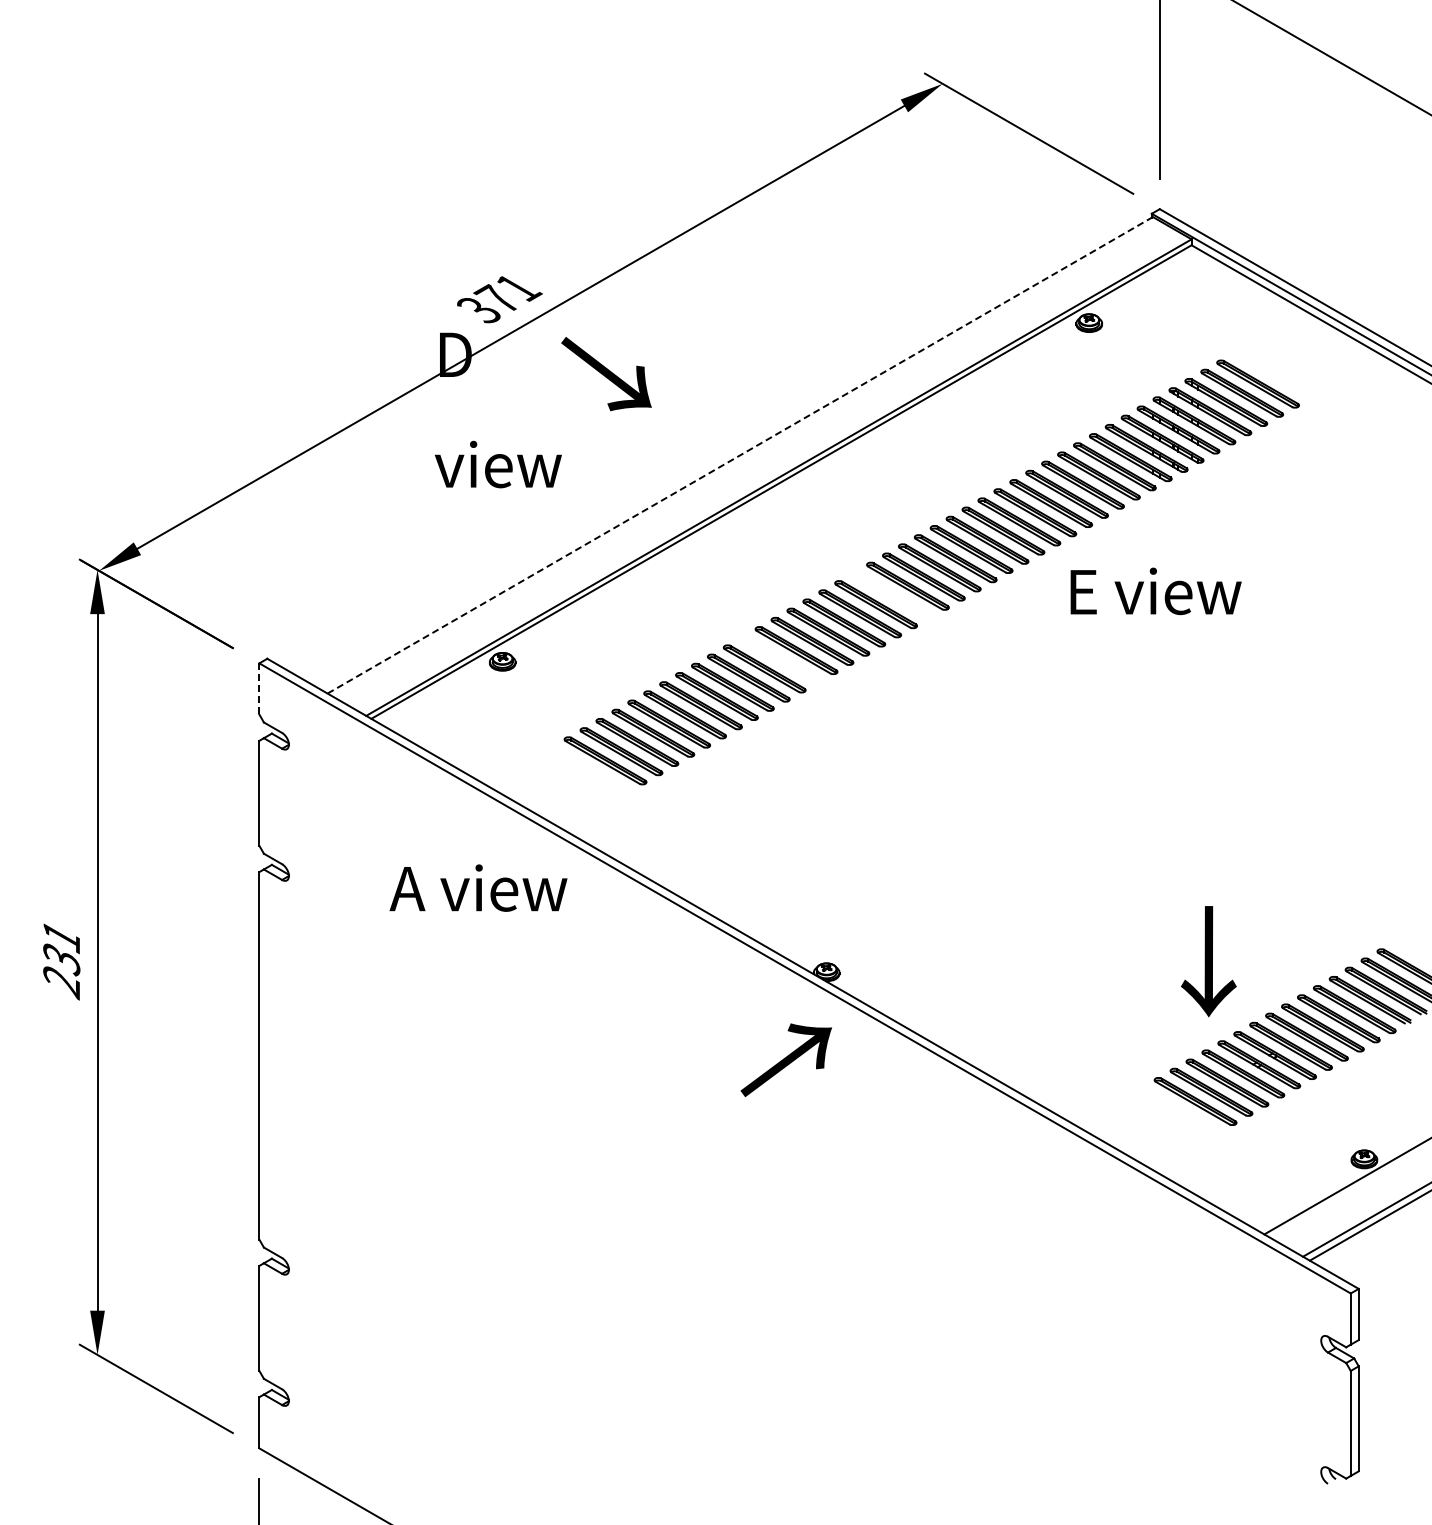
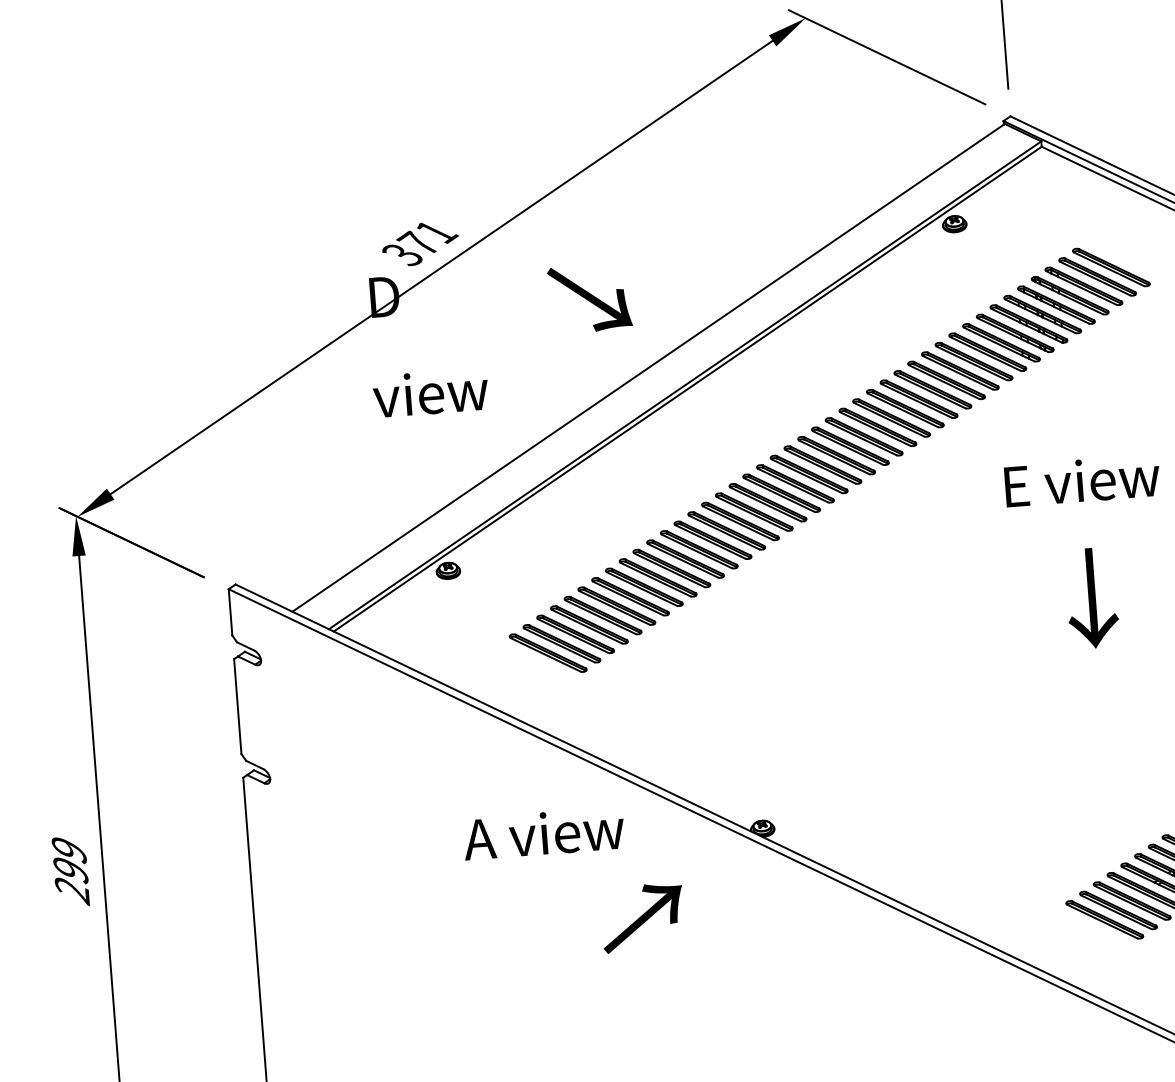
text: (606, 374) -> (589, 298), moved
line: (740, 455) -> (648, 368), dashed -> solid
text: (1155, 591) -> (1081, 480), moved
part: (891, 595) -> (794, 483), added
part: (780, 659) -> (699, 549), added
line: (259, 688) -> (230, 611), dashed -> solid
text: (478, 887) -> (543, 833), moved
text: (61, 949) -> (69, 861), 231 -> 299
text: (1208, 961) -> (1091, 598), moved
text: (786, 1060) -> (643, 918), moved

